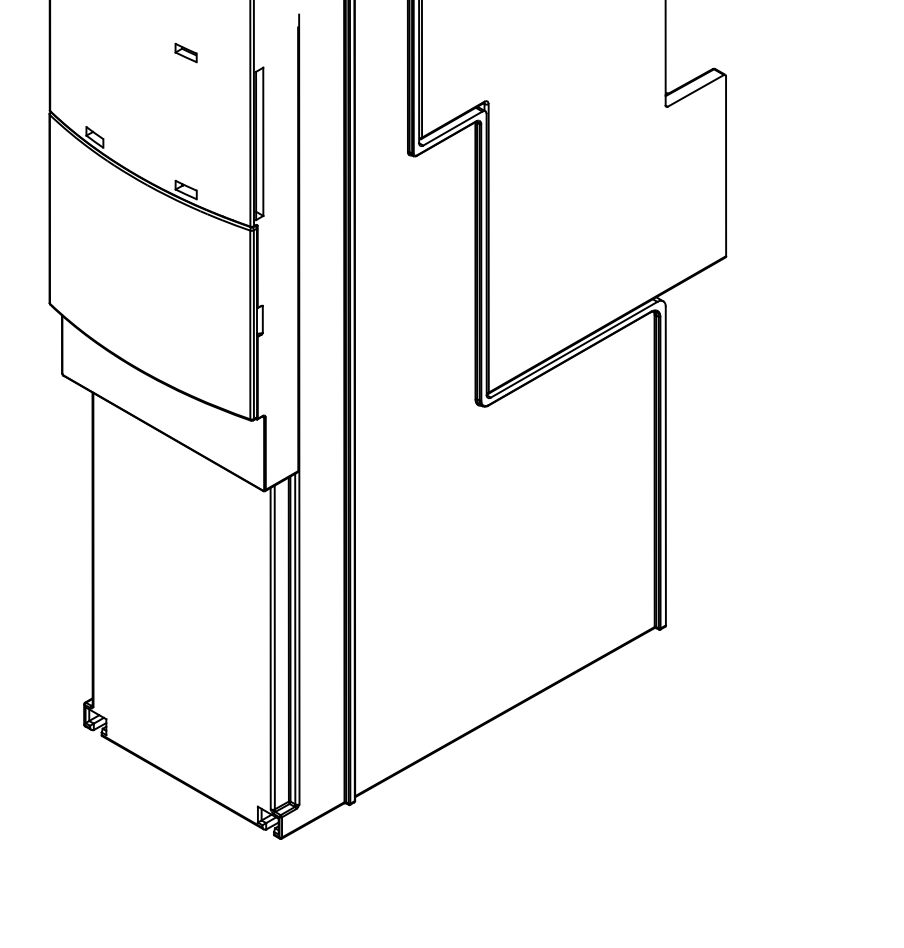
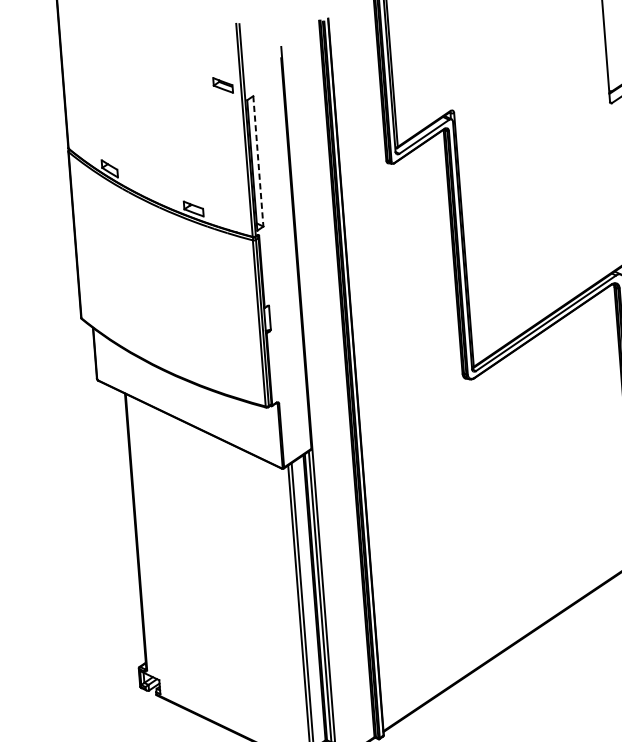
part: (185, 53) -> (222, 85), moved
line: (263, 142) -> (258, 161), solid -> dashed

